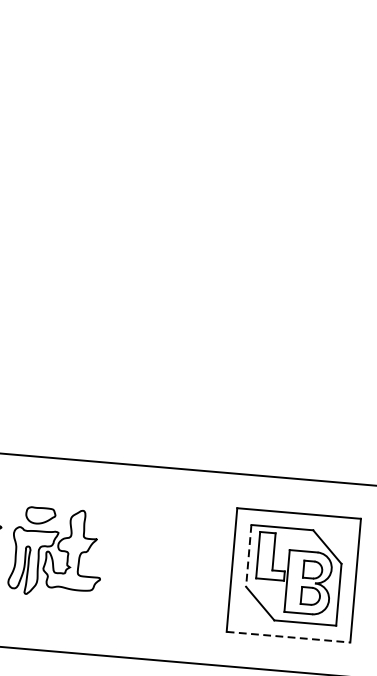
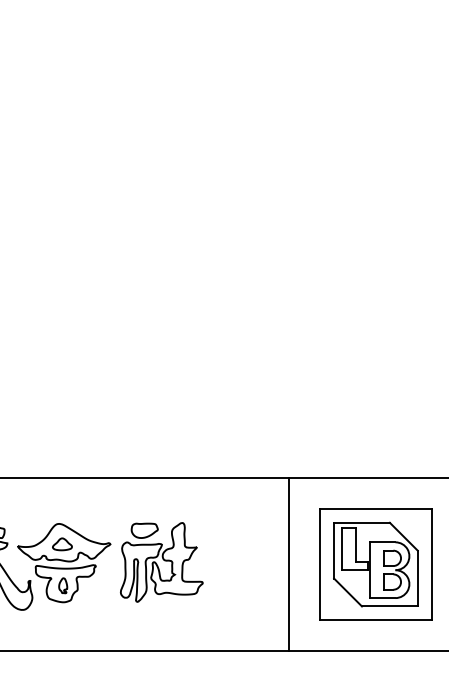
line: (249, 555) -> (334, 550), dashed -> solid
line: (198, 566) -> (289, 564), added
line: (288, 637) -> (375, 620), dashed -> solid

